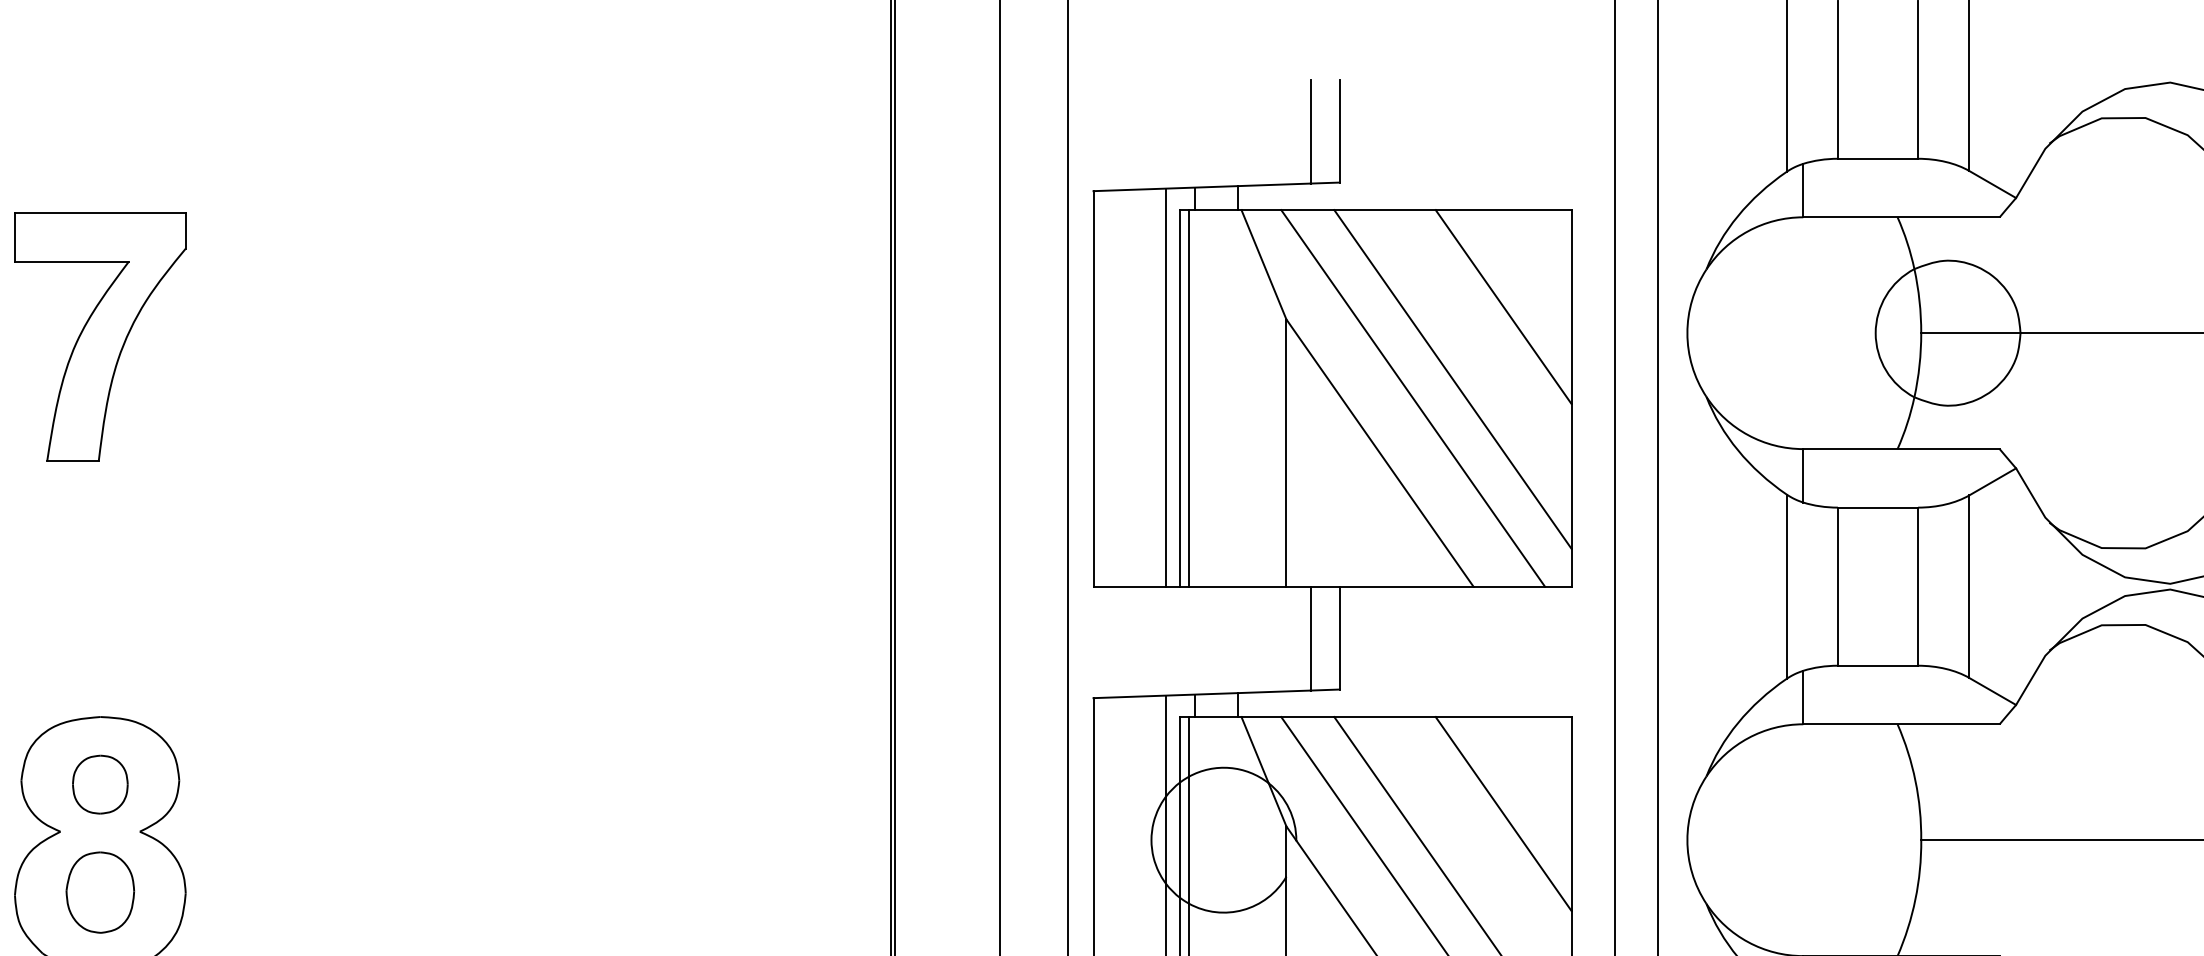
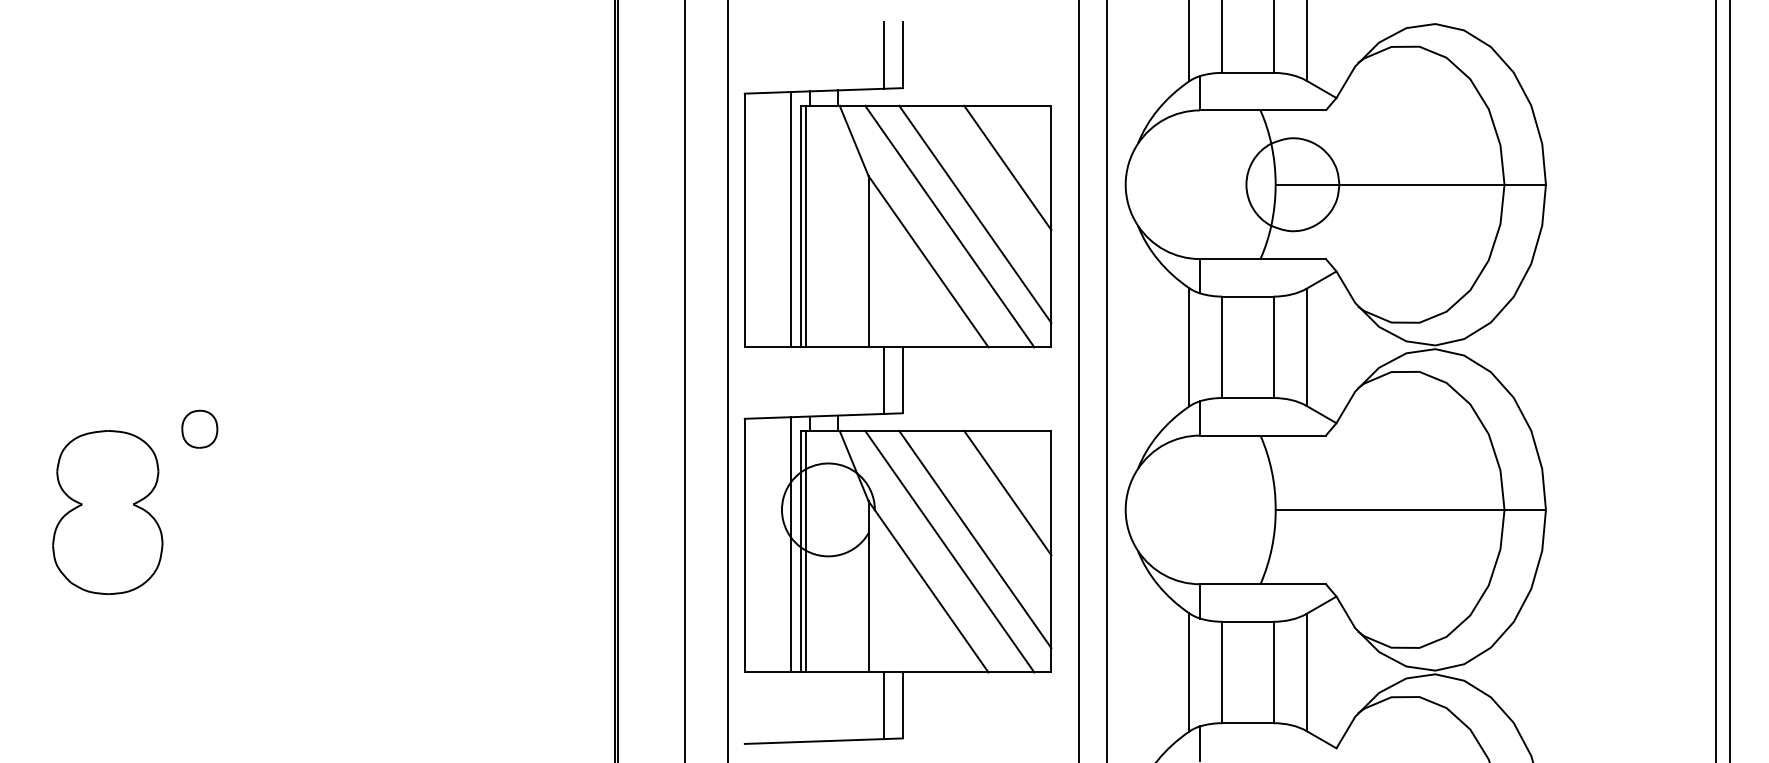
part: (99, 337) -> (107, 187), removed
part: (99, 783) -> (199, 428), moved
part: (99, 892) -> (107, 543), removed

